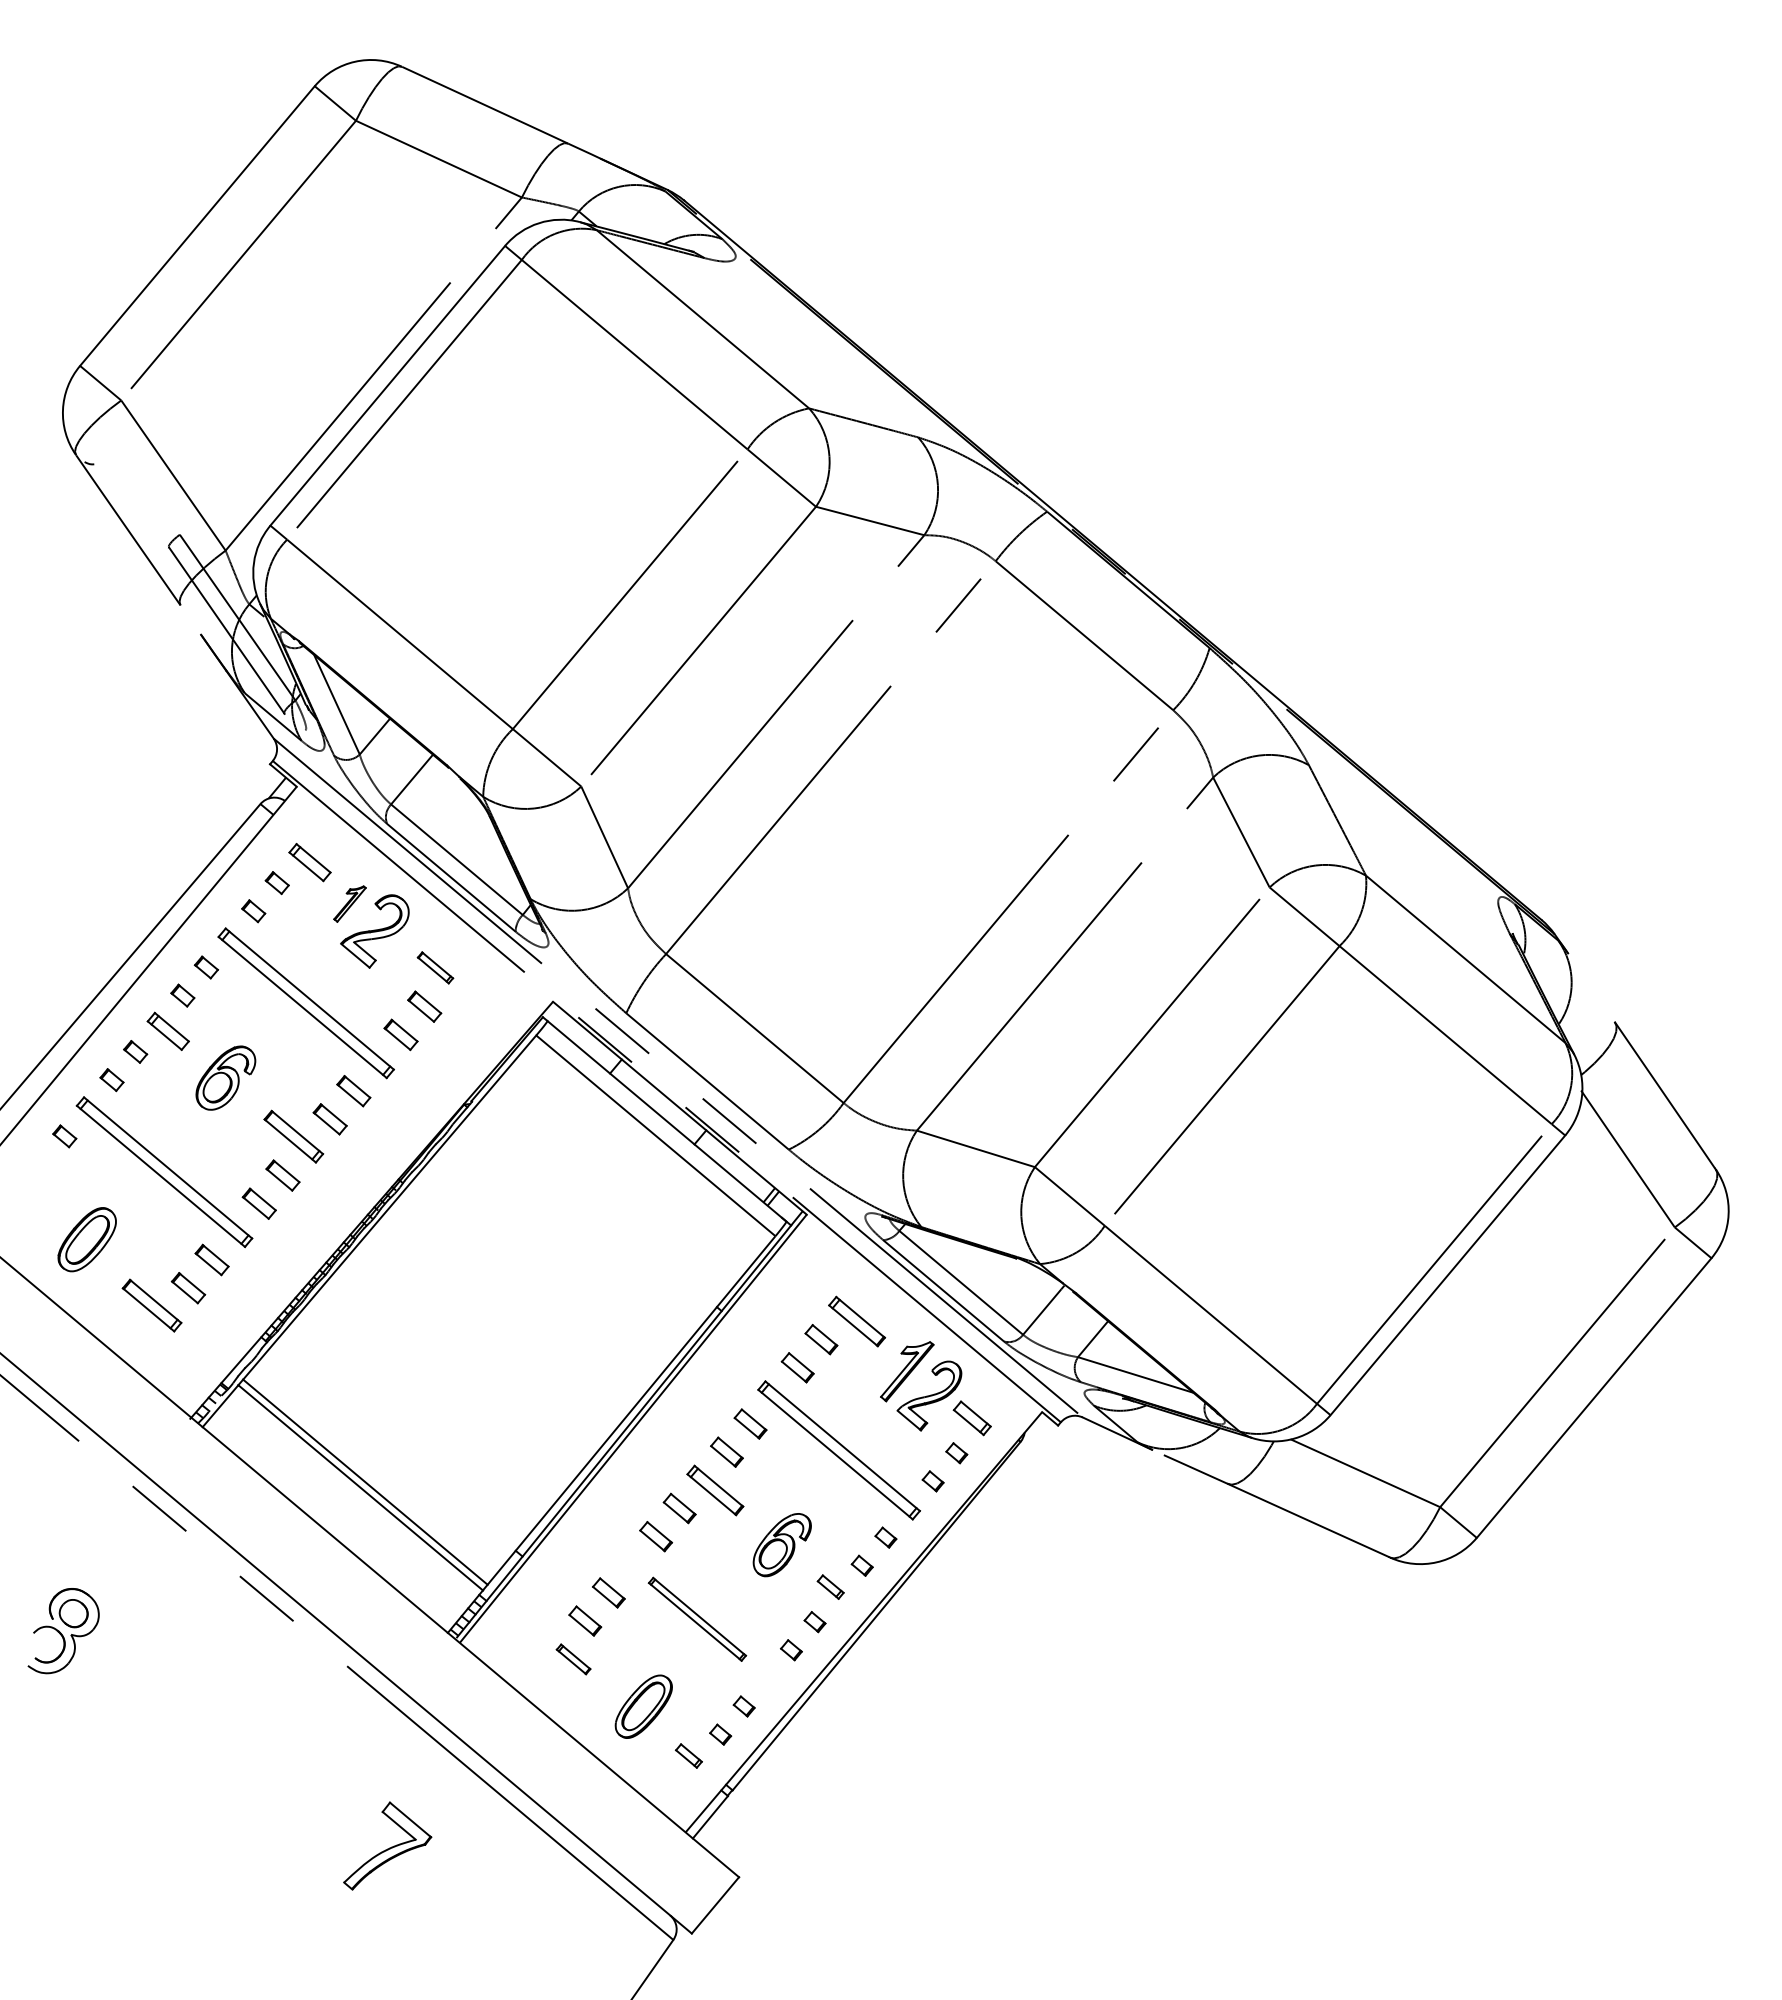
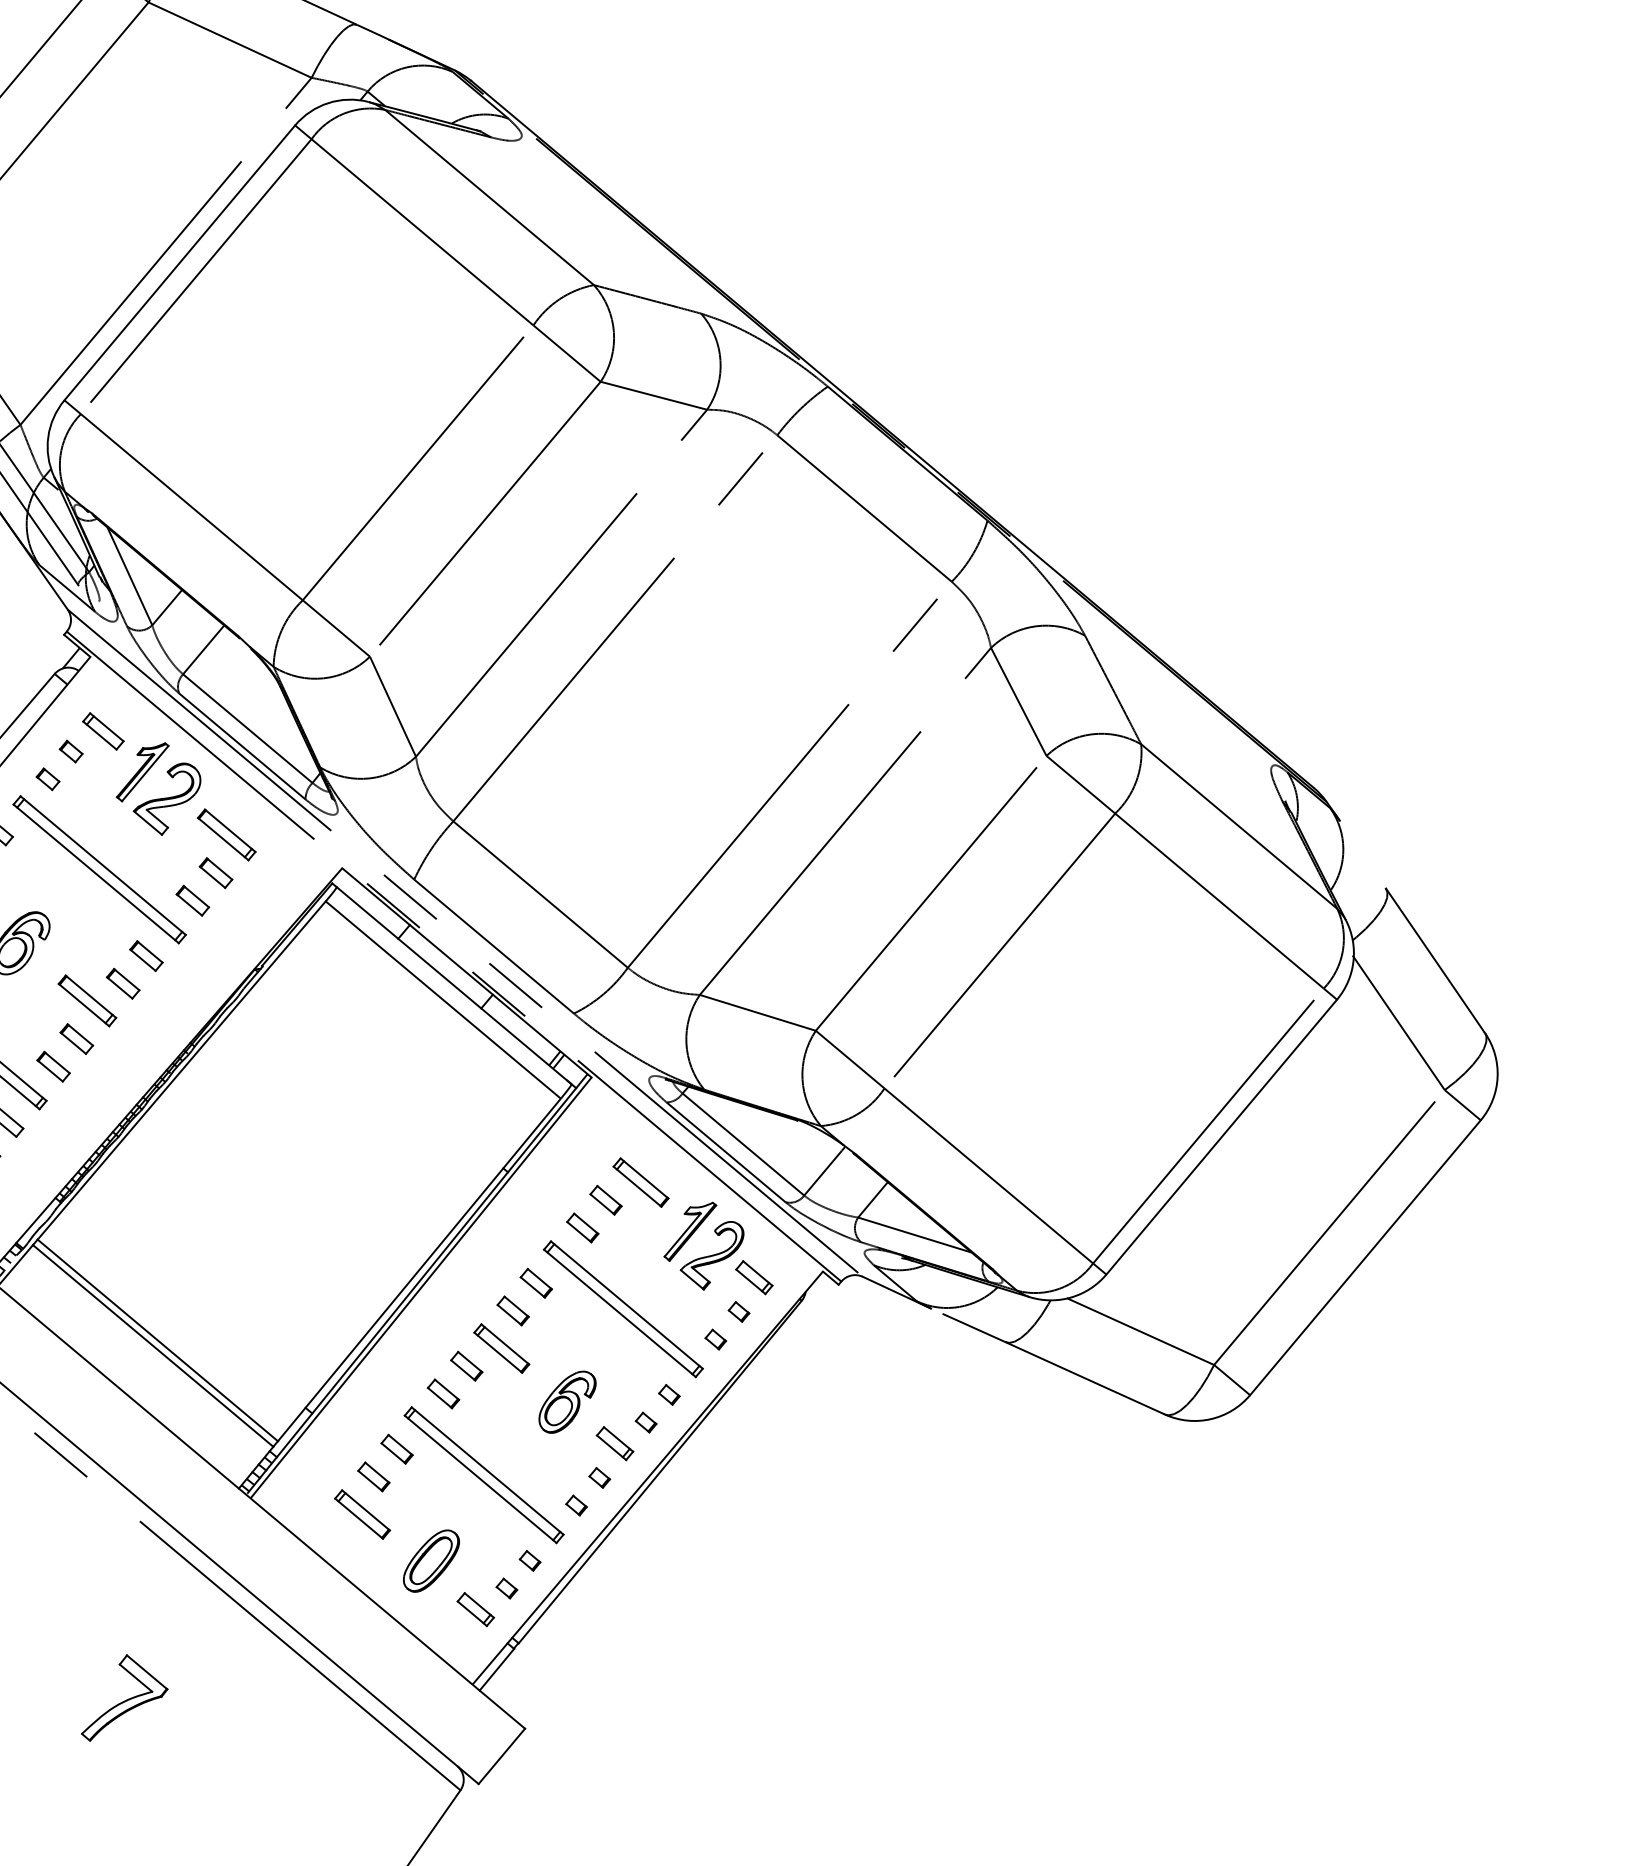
part: (349, 903) -> (142, 771), size x1.67
part: (435, 967) -> (226, 834), size x1.67
part: (830, 1586) -> (614, 1442), size x1.43
part: (697, 1619) -> (484, 1475), size x1.67
part: (573, 1659) -> (362, 1514), size x1.67
part: (688, 1755) -> (475, 1609), size x1.43
part: (387, 1845) -> (124, 1697), moved

